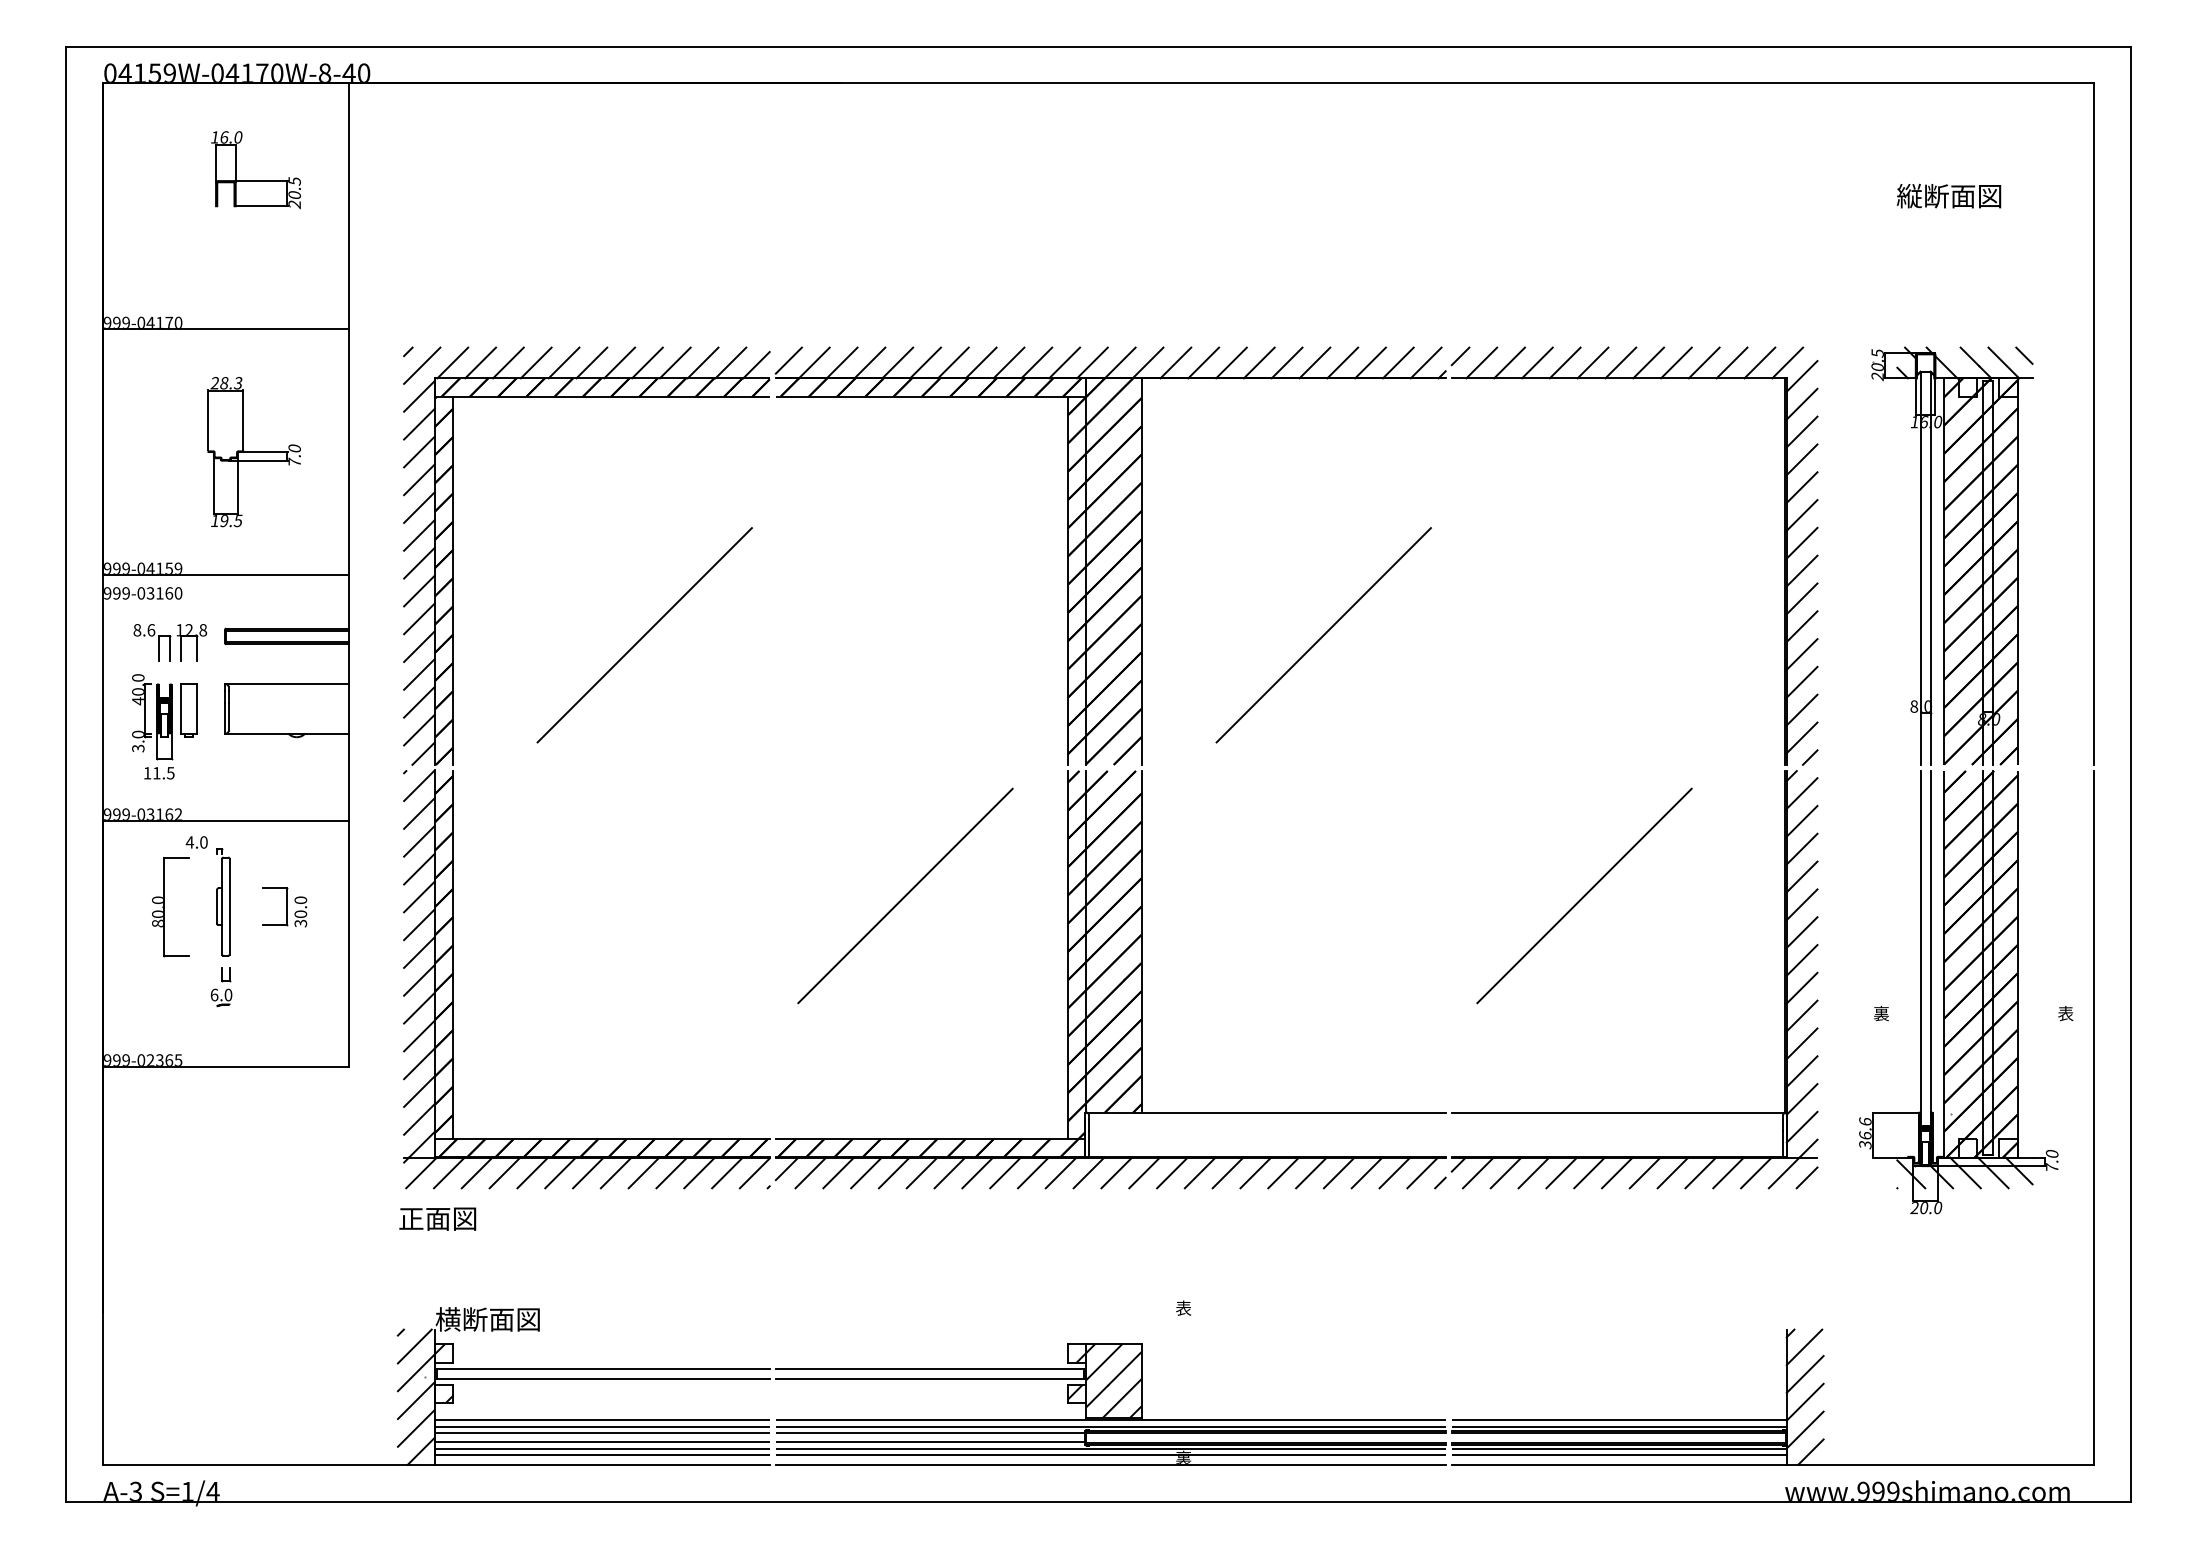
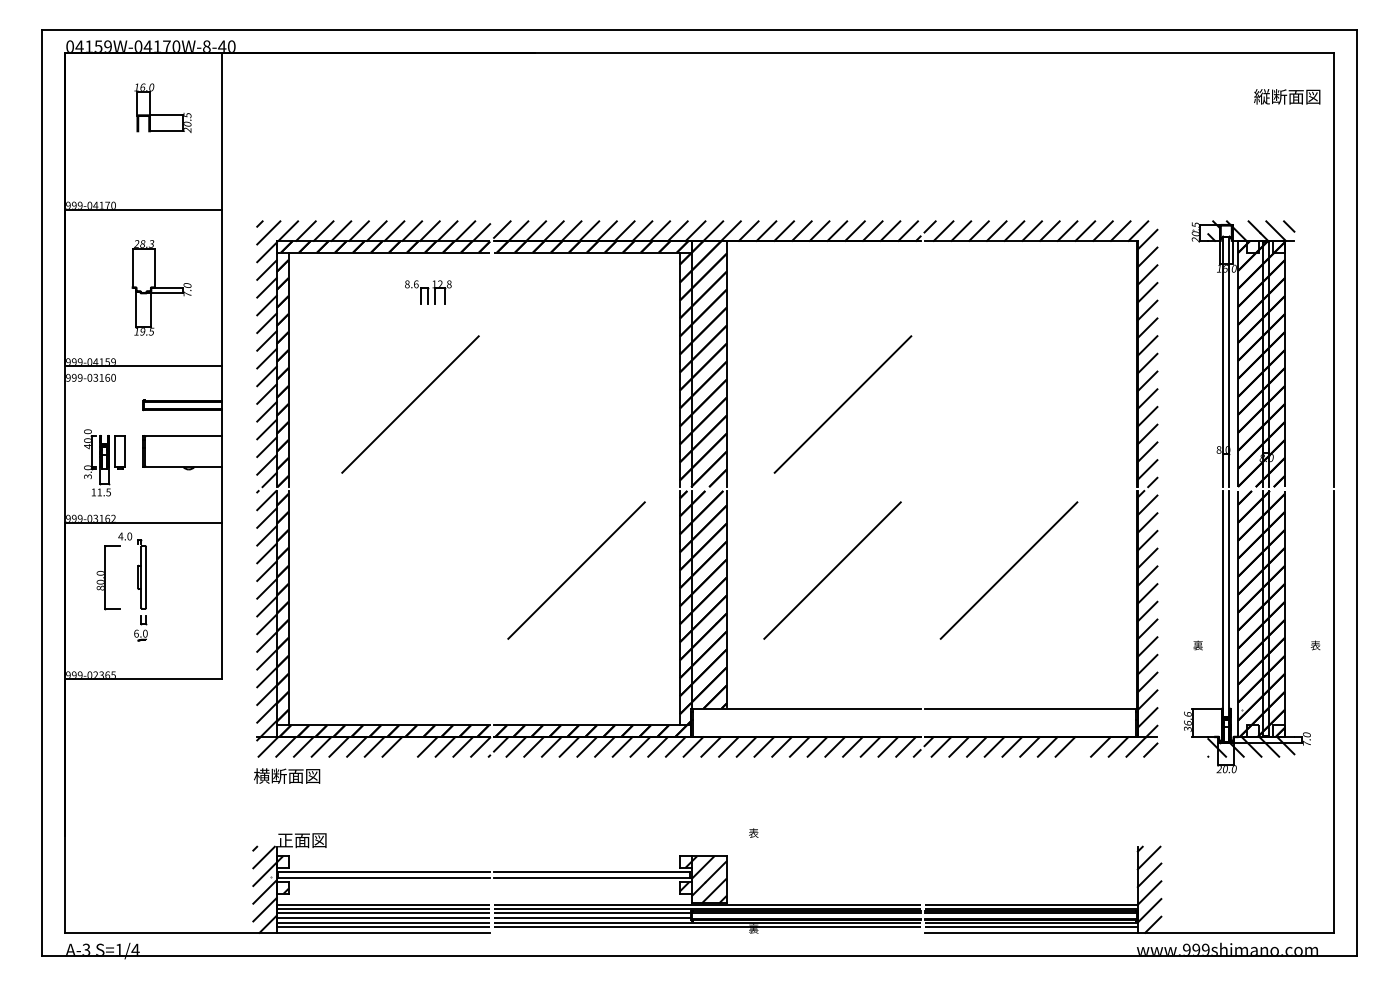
text: (1949, 195) -> (1287, 96), moved
part: (170, 643) -> (428, 292), moved
line: (1307, 895) -> (832, 570), added
part: (283, 906) -> (180, 577), removed
line: (643, 1172) -> (409, 746), removed
line: (1699, 1172) -> (1082, 746), removed
text: (451, 1217) -> (287, 775), 正面図 -> 横断面図
text: (487, 1319) -> (310, 840), 横断面図 -> 正面図
line: (1111, 1464) -> (707, 932), removed

